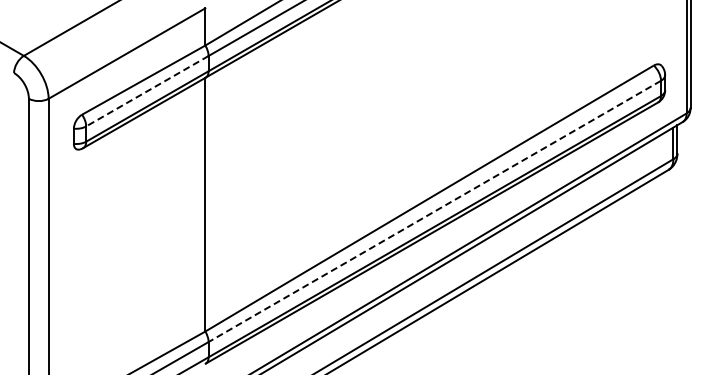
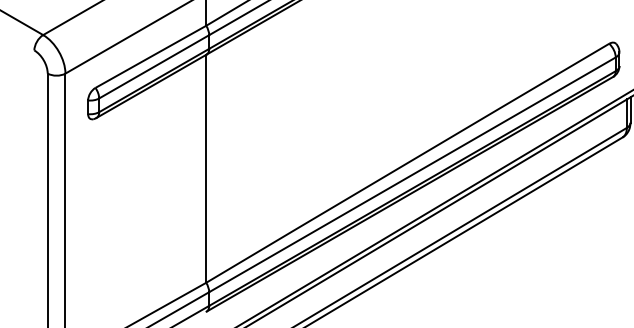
line: (147, 91) -> (154, 67), dashed -> solid
line: (434, 211) -> (412, 174), dashed -> solid

